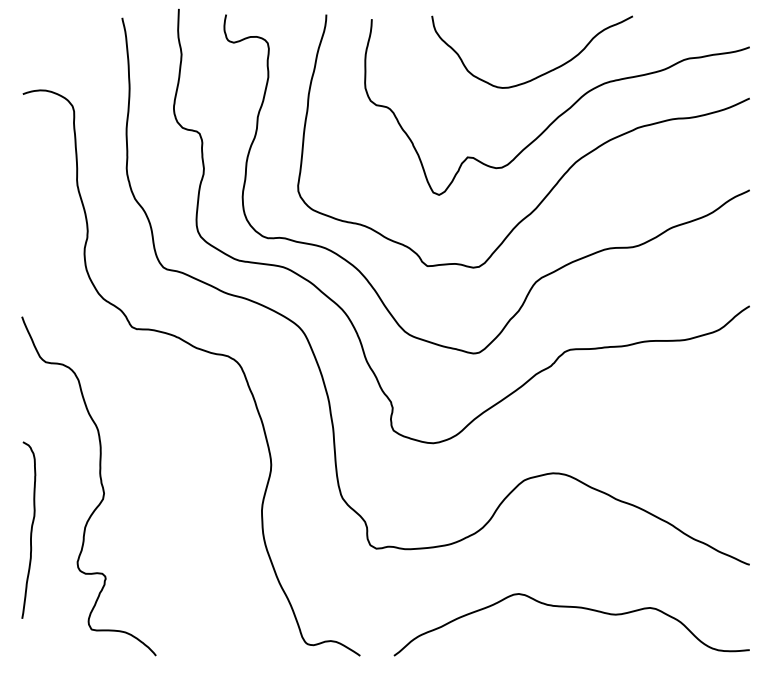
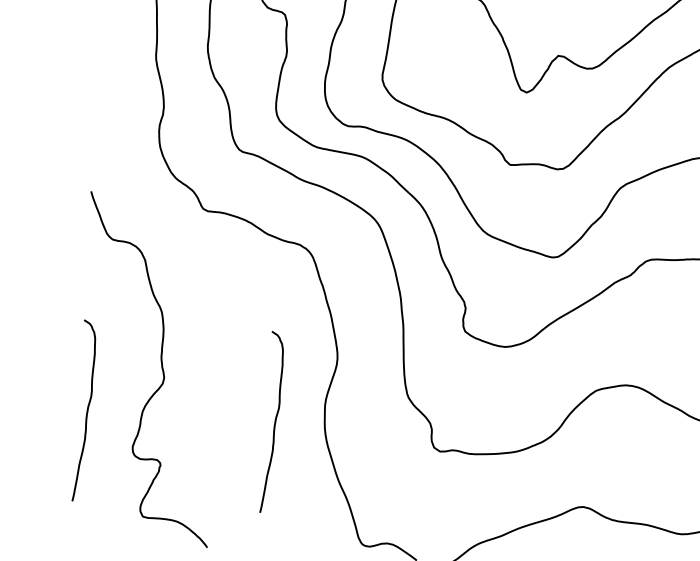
curve: (213, 529) -> (274, 421), added

